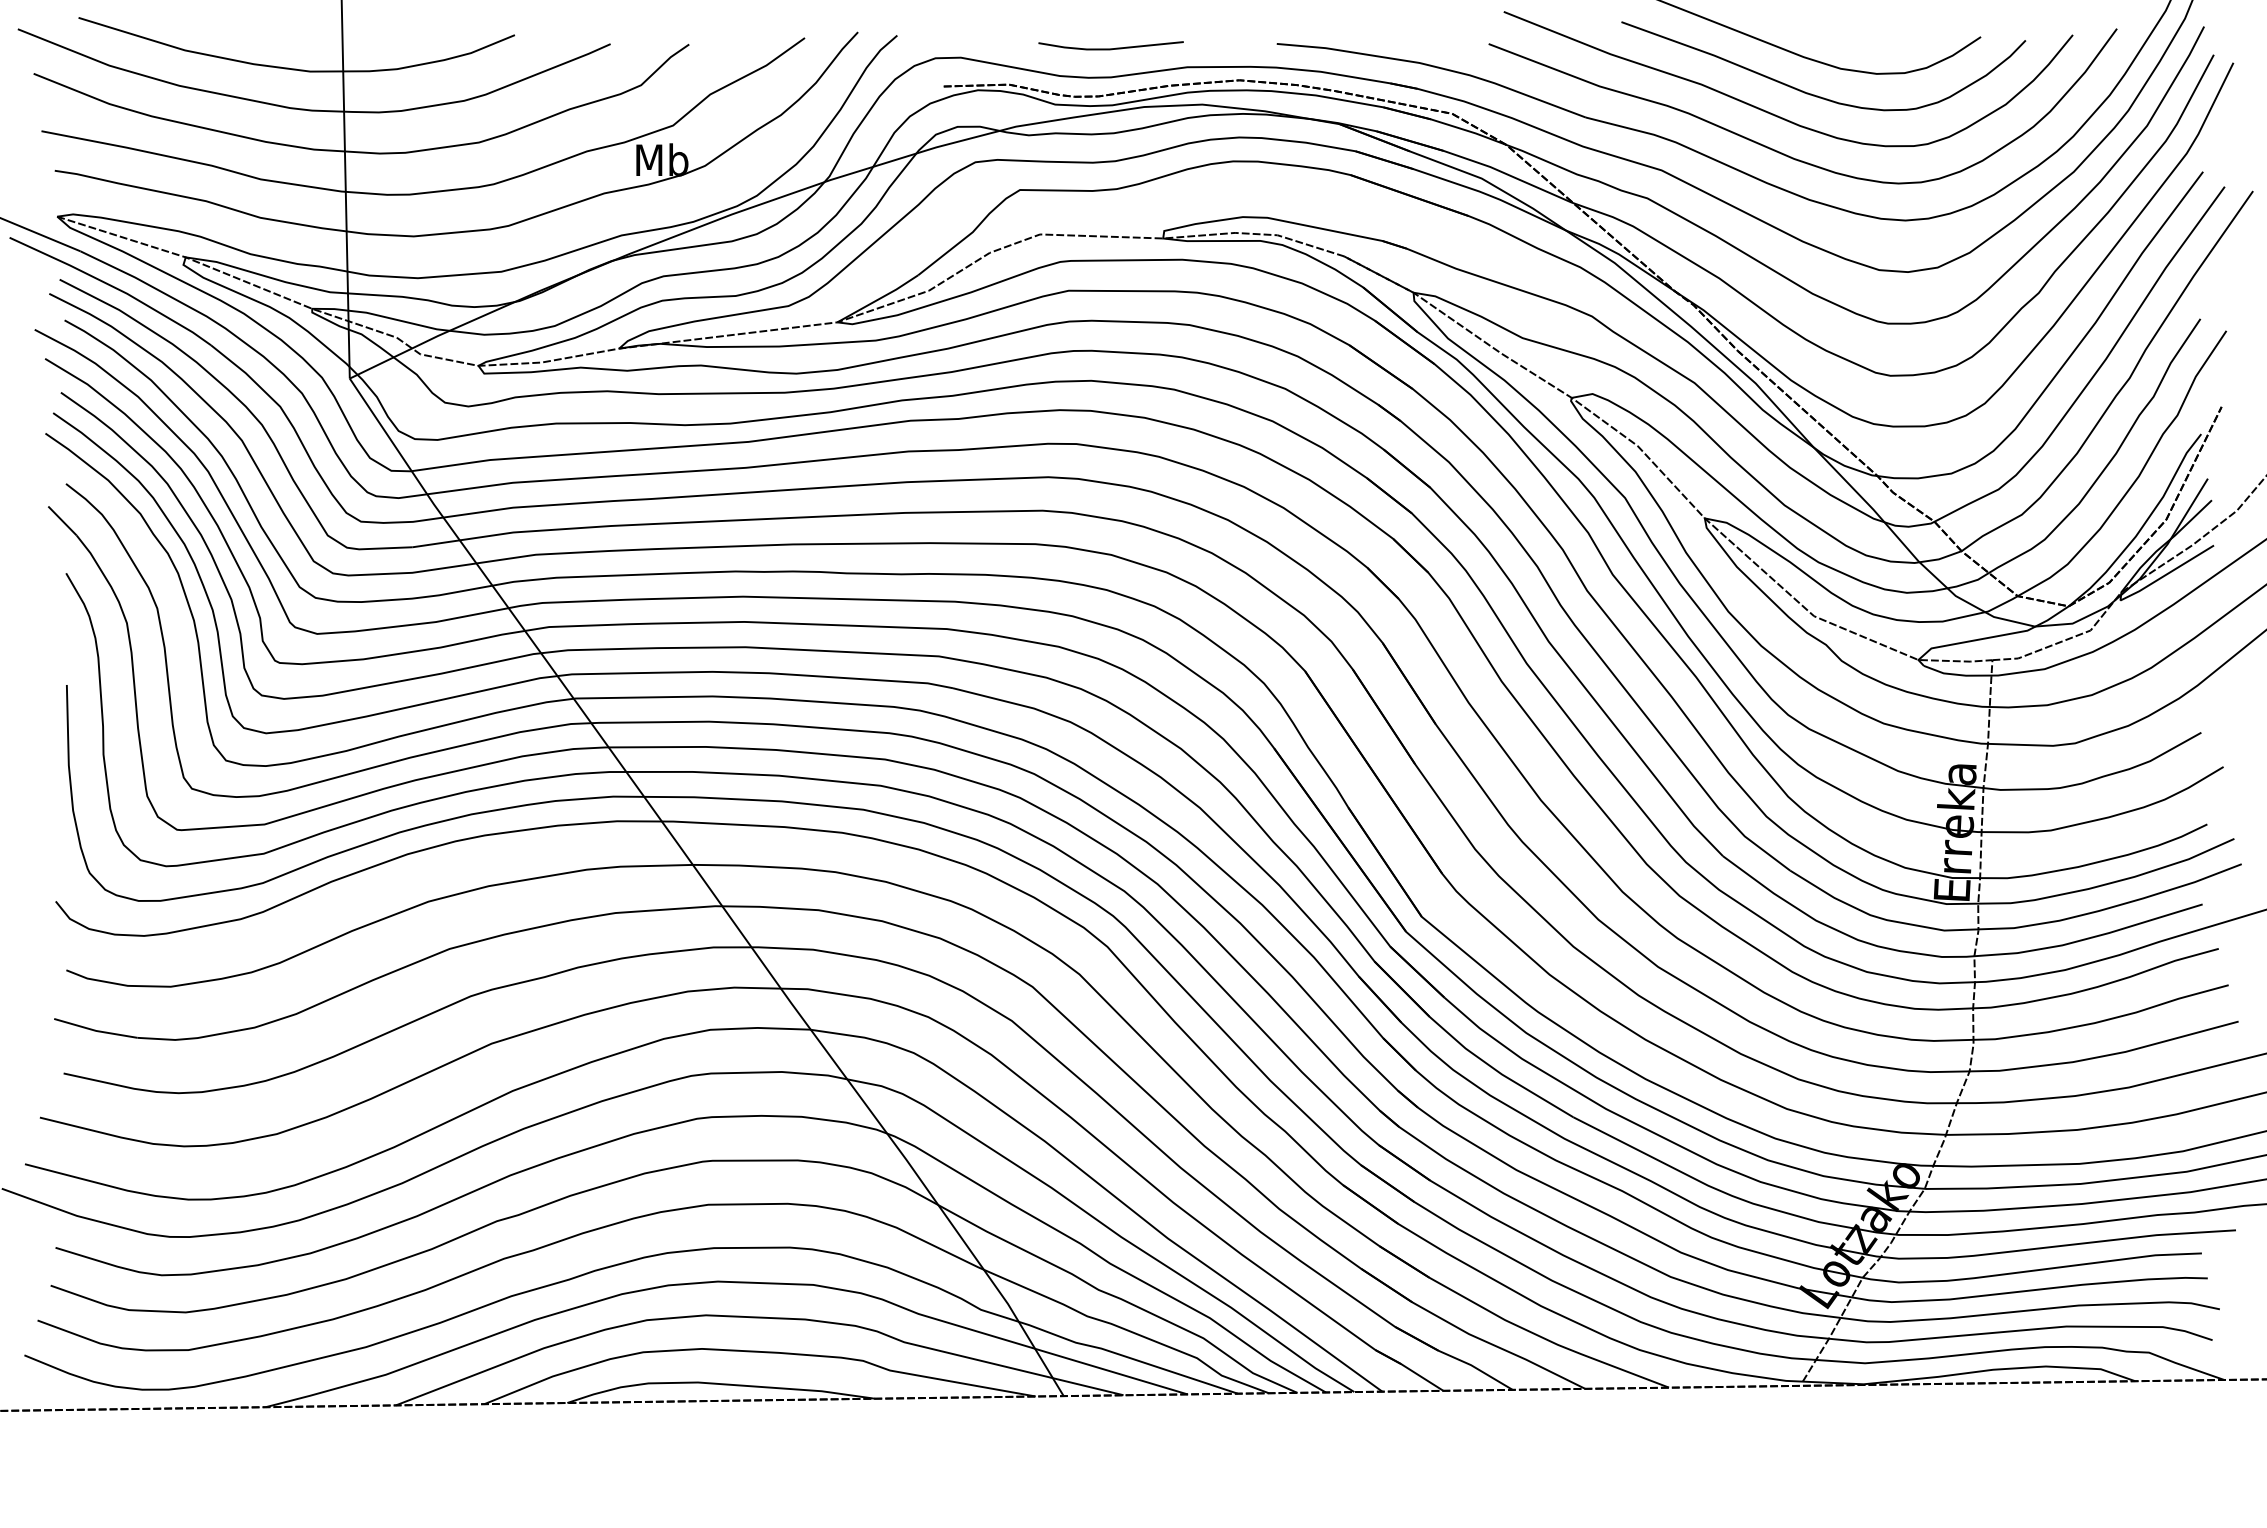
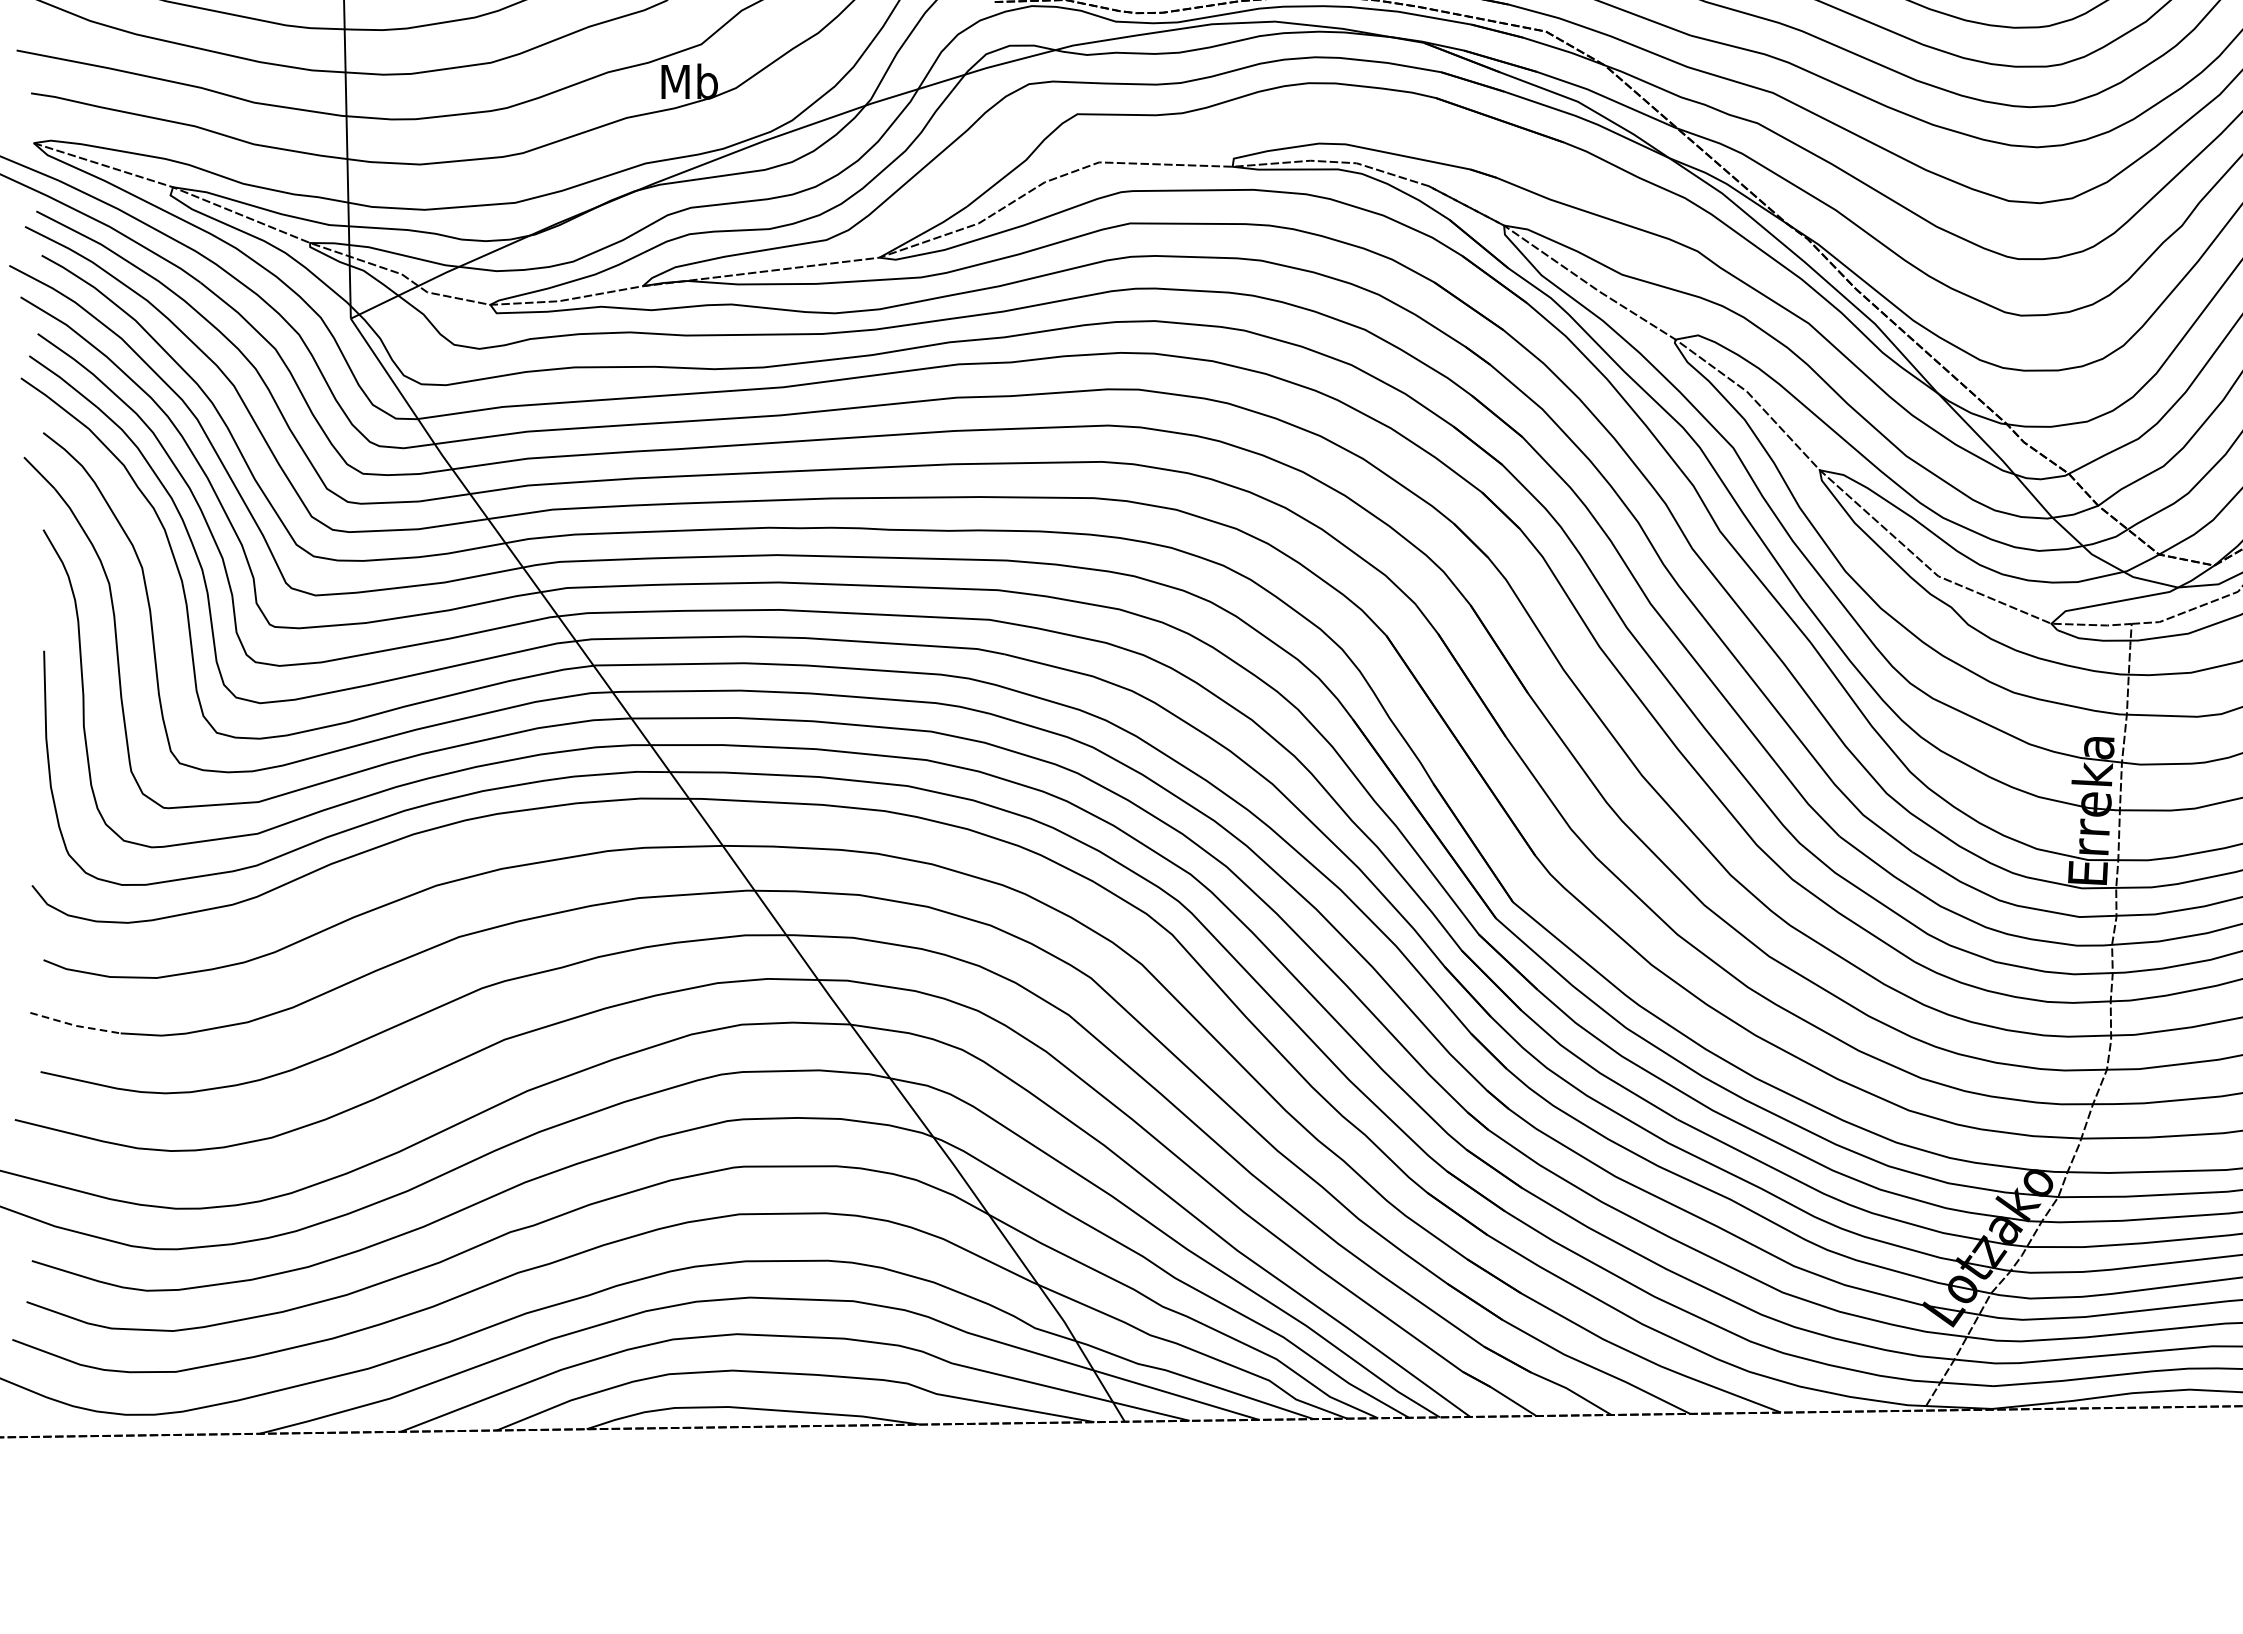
line: (96, 1030) -> (76, 1025), solid -> dashed

